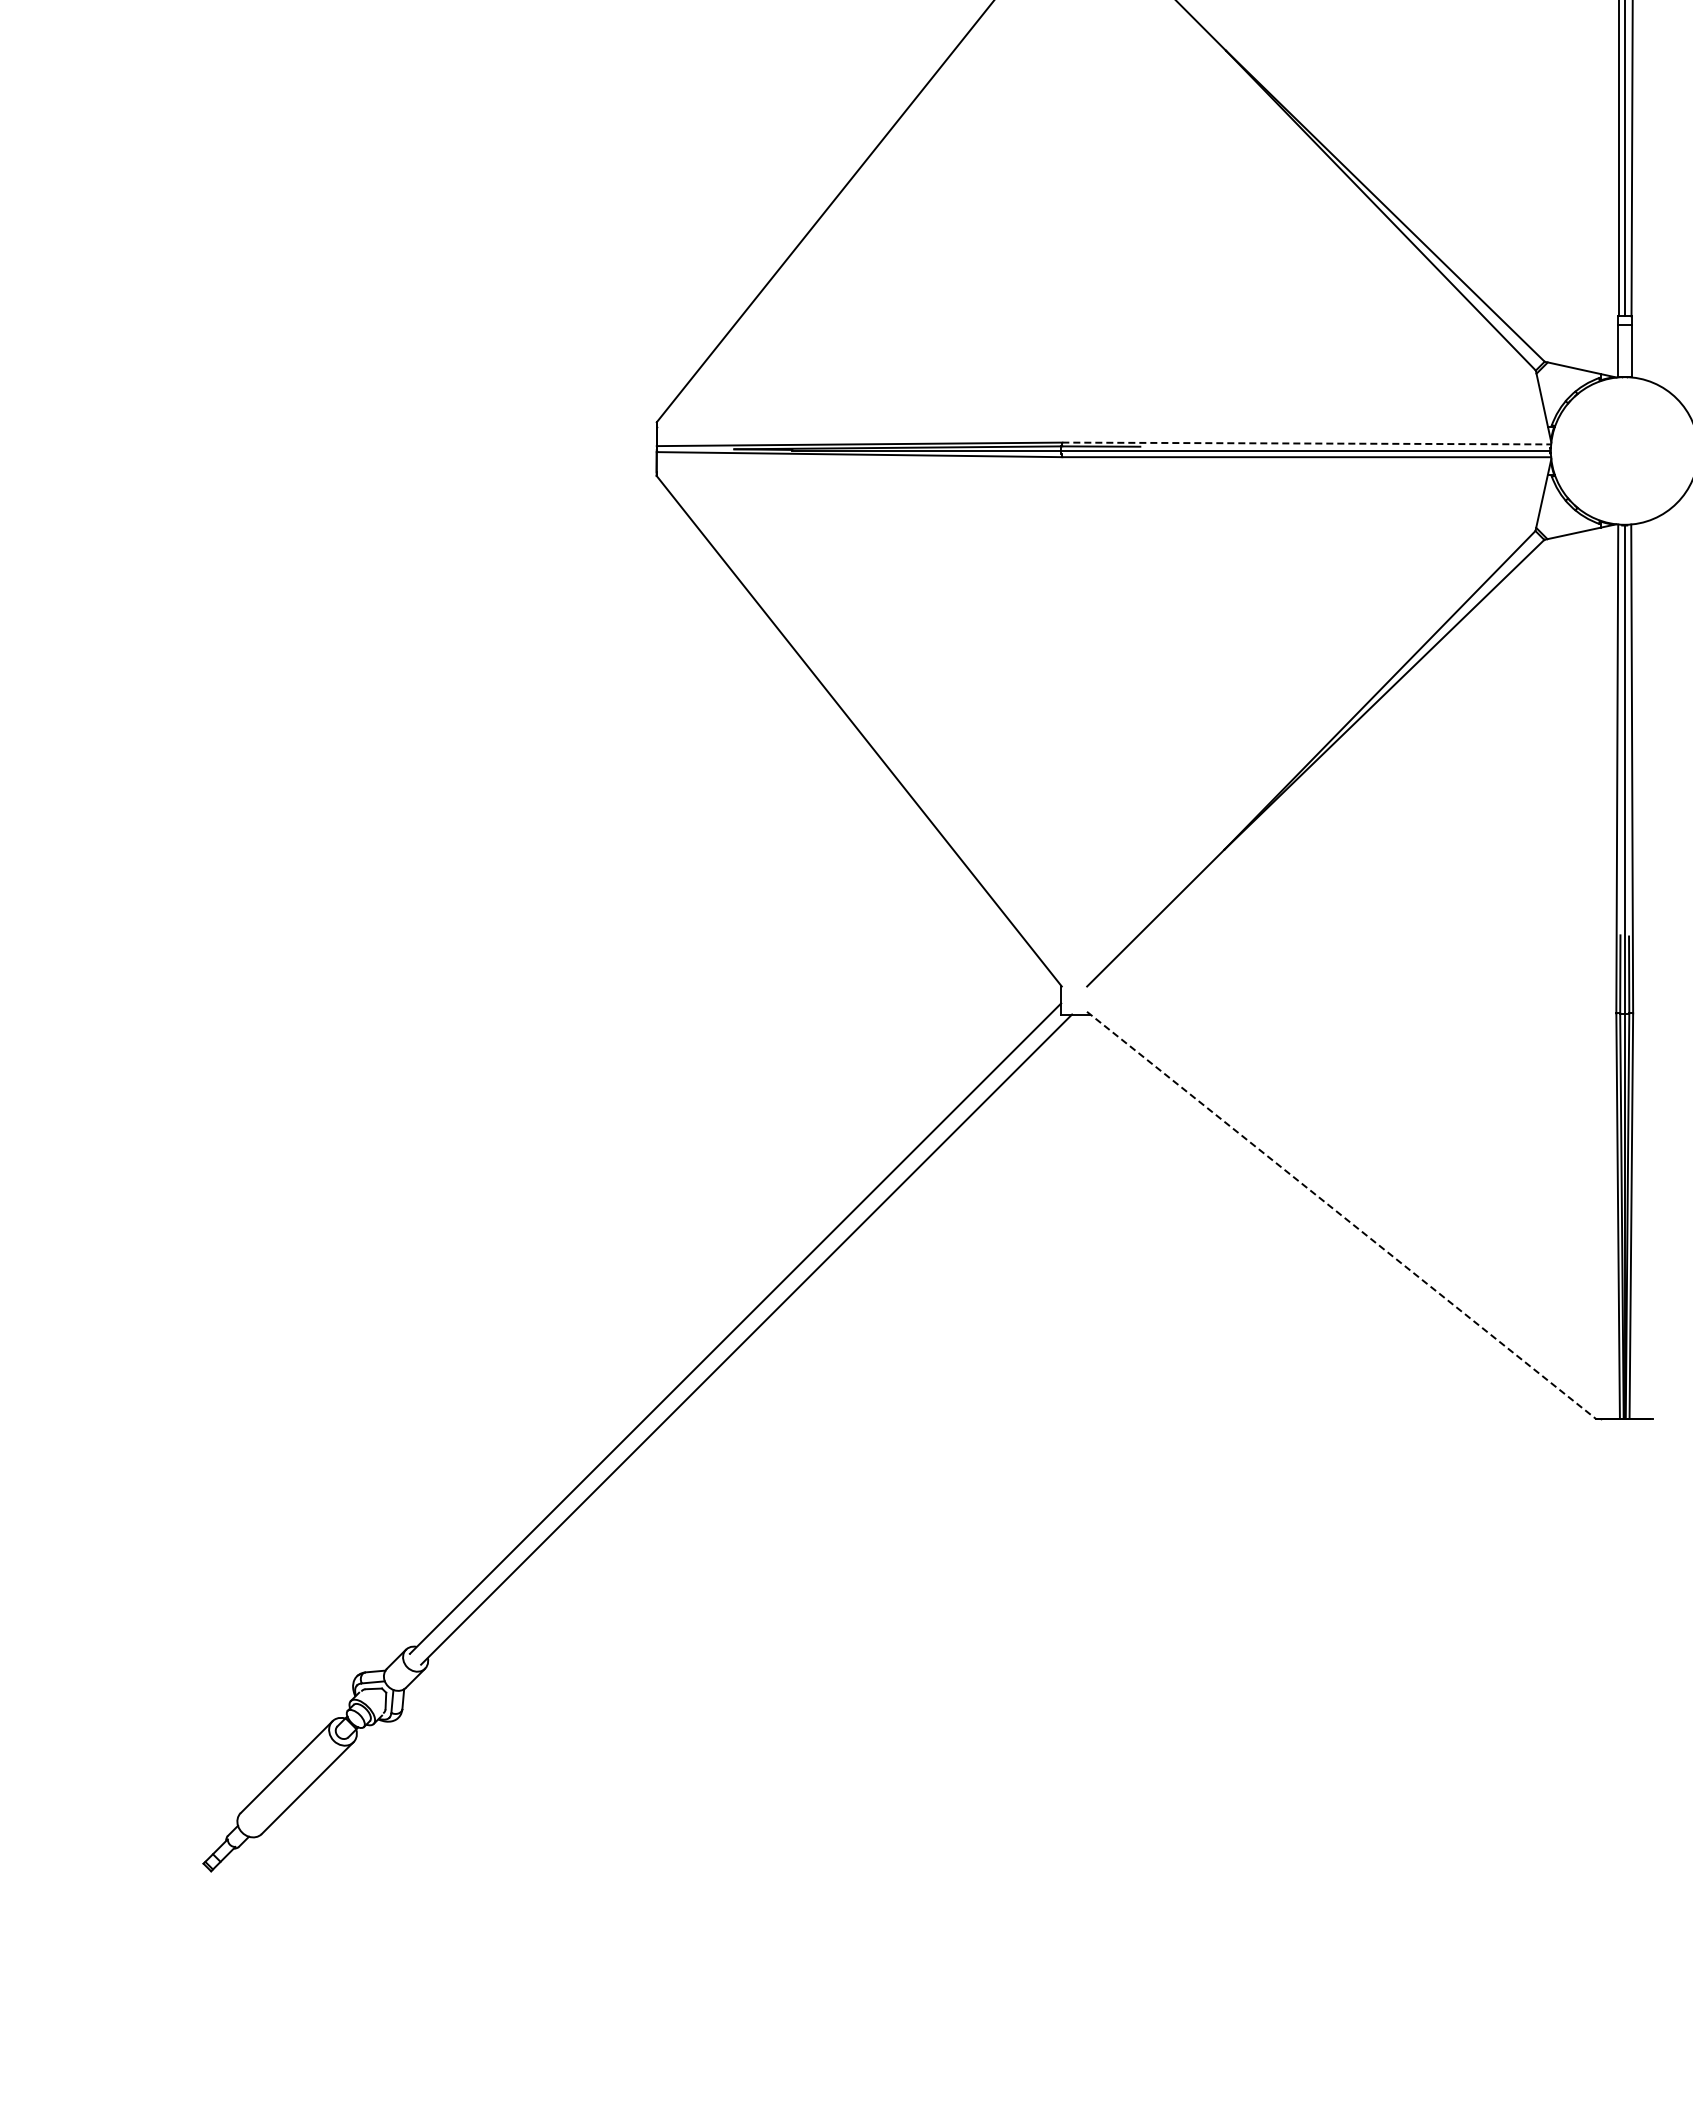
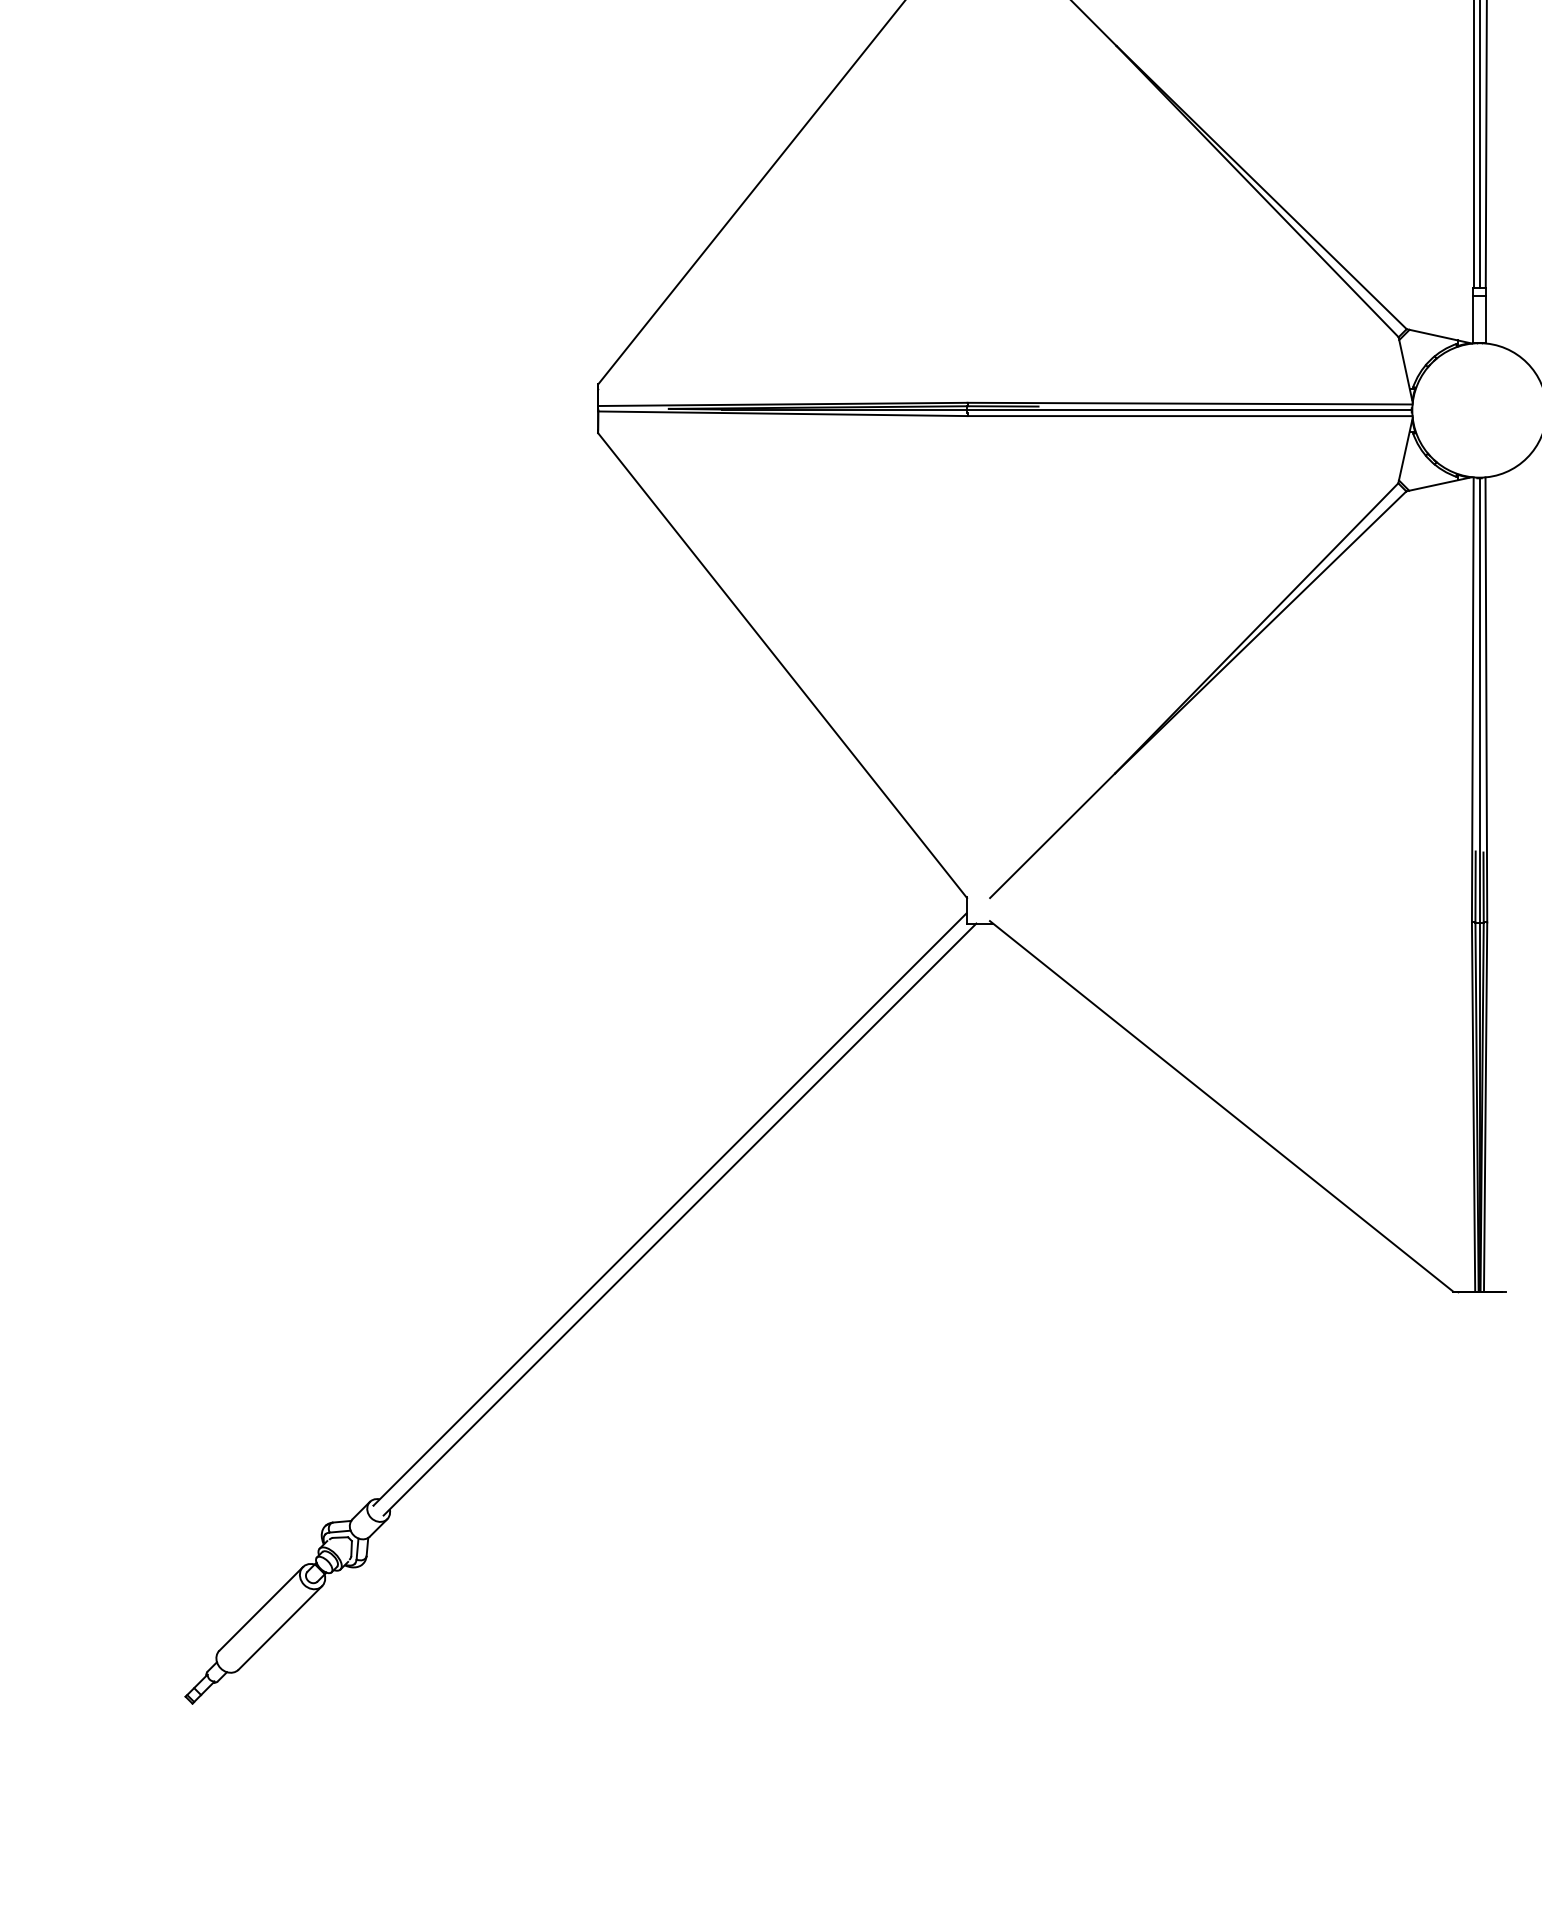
line: (1307, 443) -> (1190, 403), dashed -> solid
line: (1341, 1215) -> (1221, 1106), dashed -> solid

